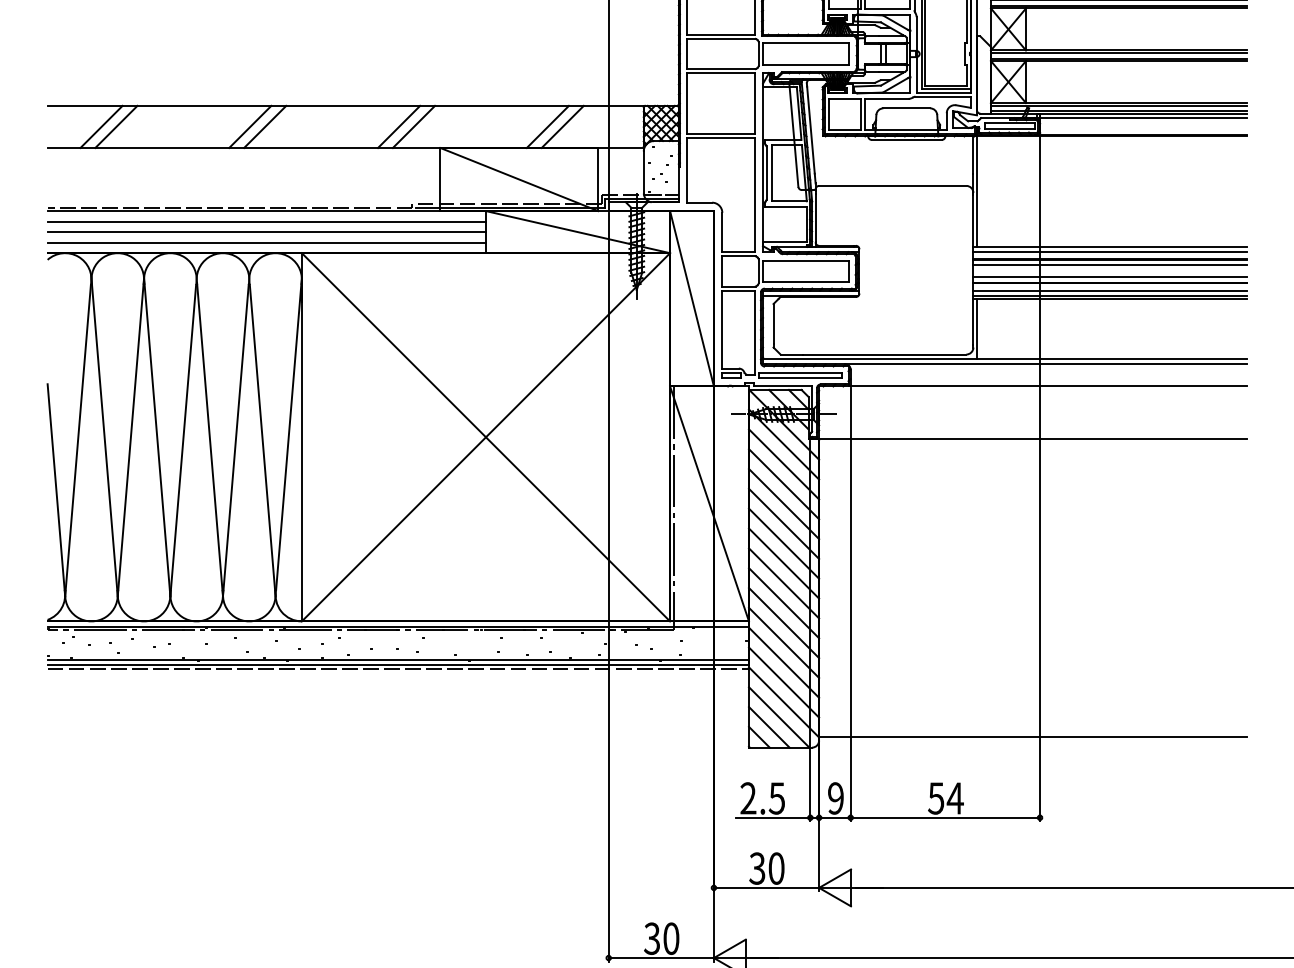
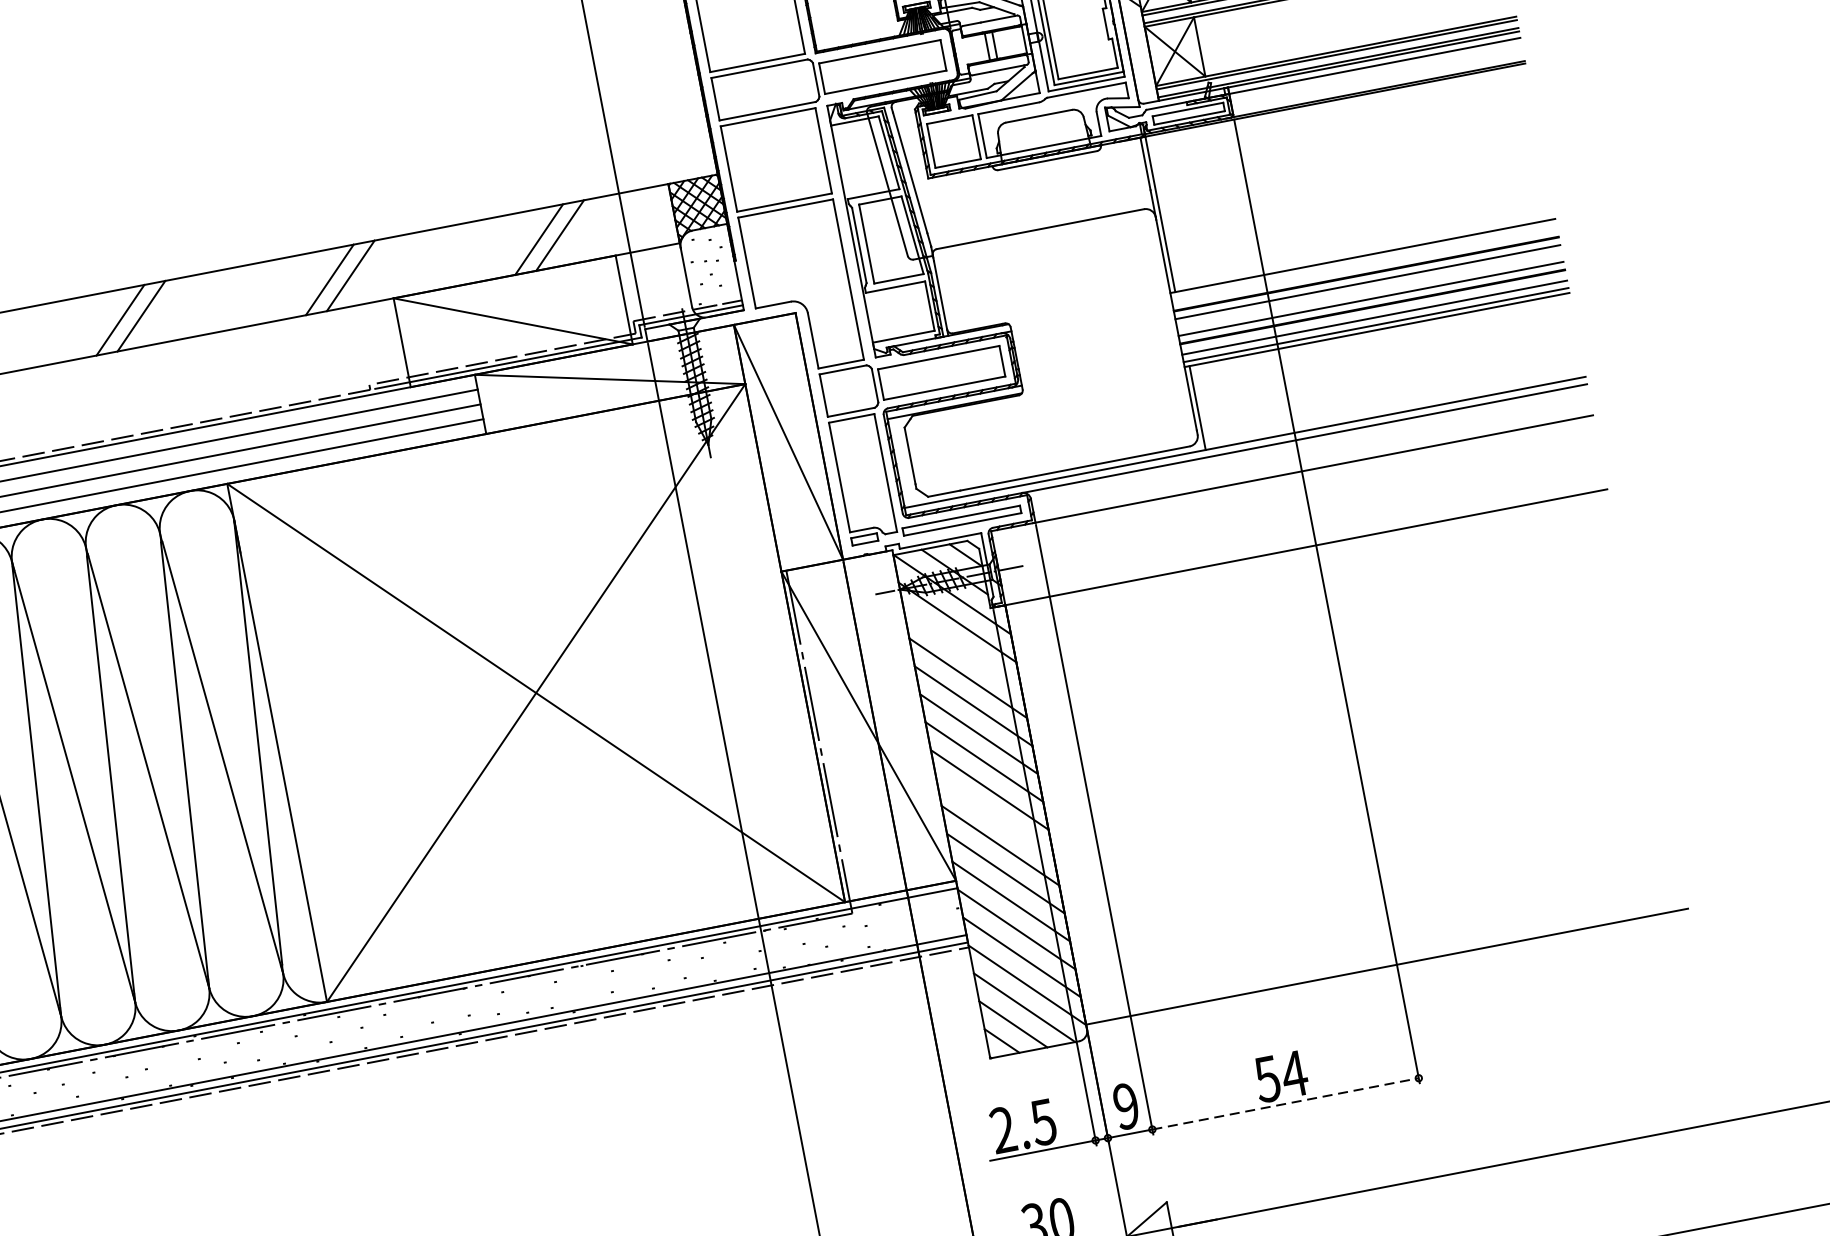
line: (1109, 252) -> (1363, 264), removed
line: (784, 464) -> (963, 650), removed
line: (784, 583) -> (995, 817), removed
line: (945, 817) -> (1285, 1103), solid -> dashed

